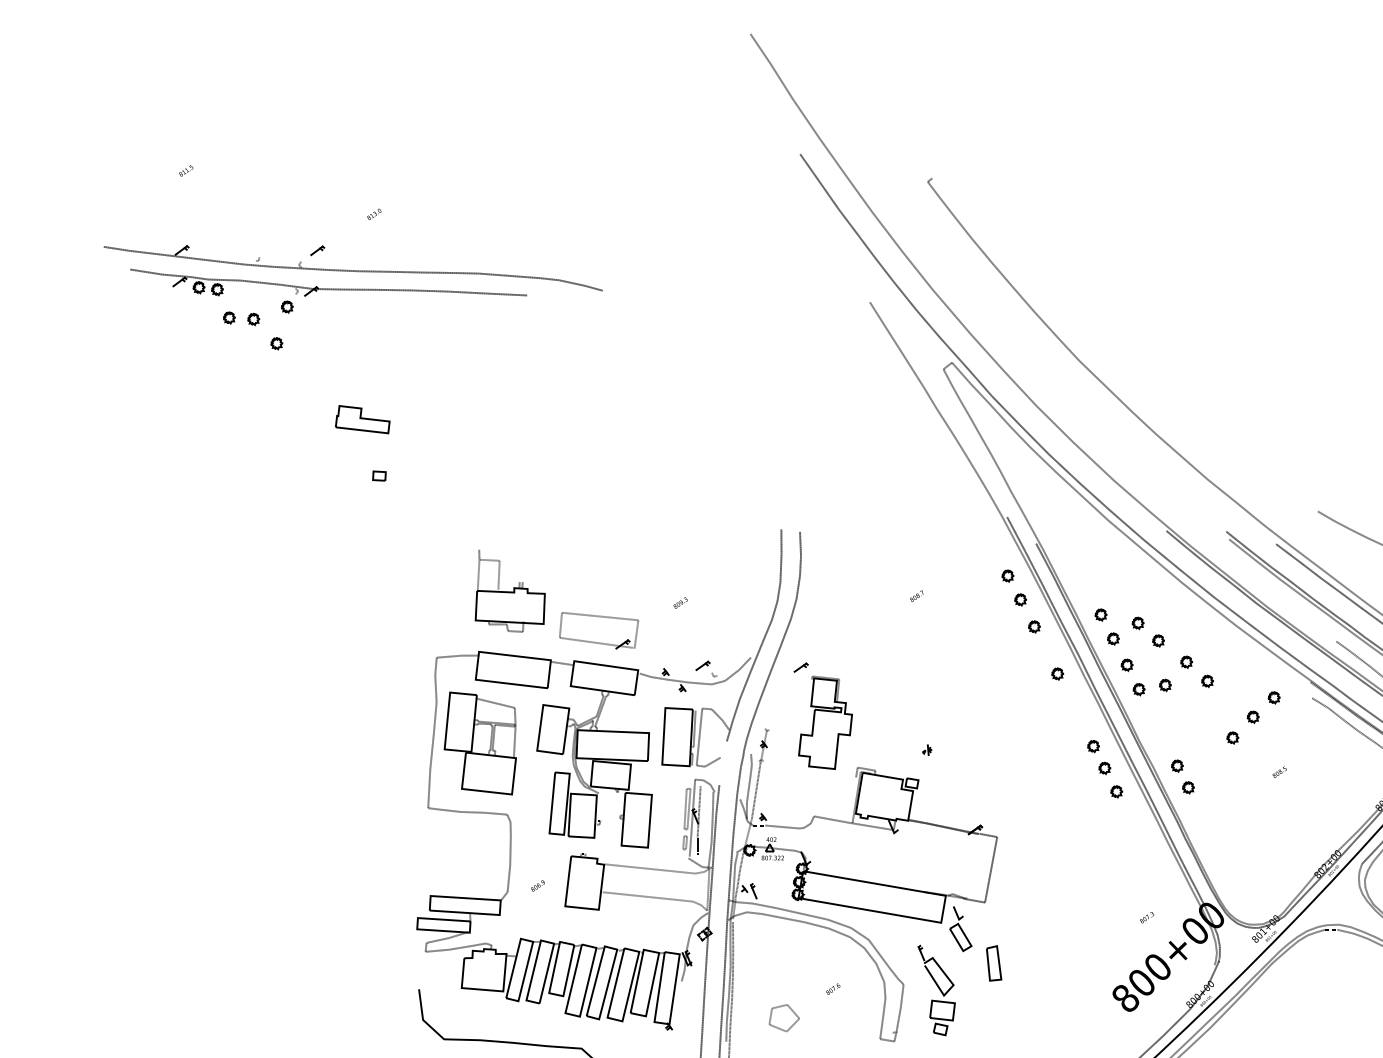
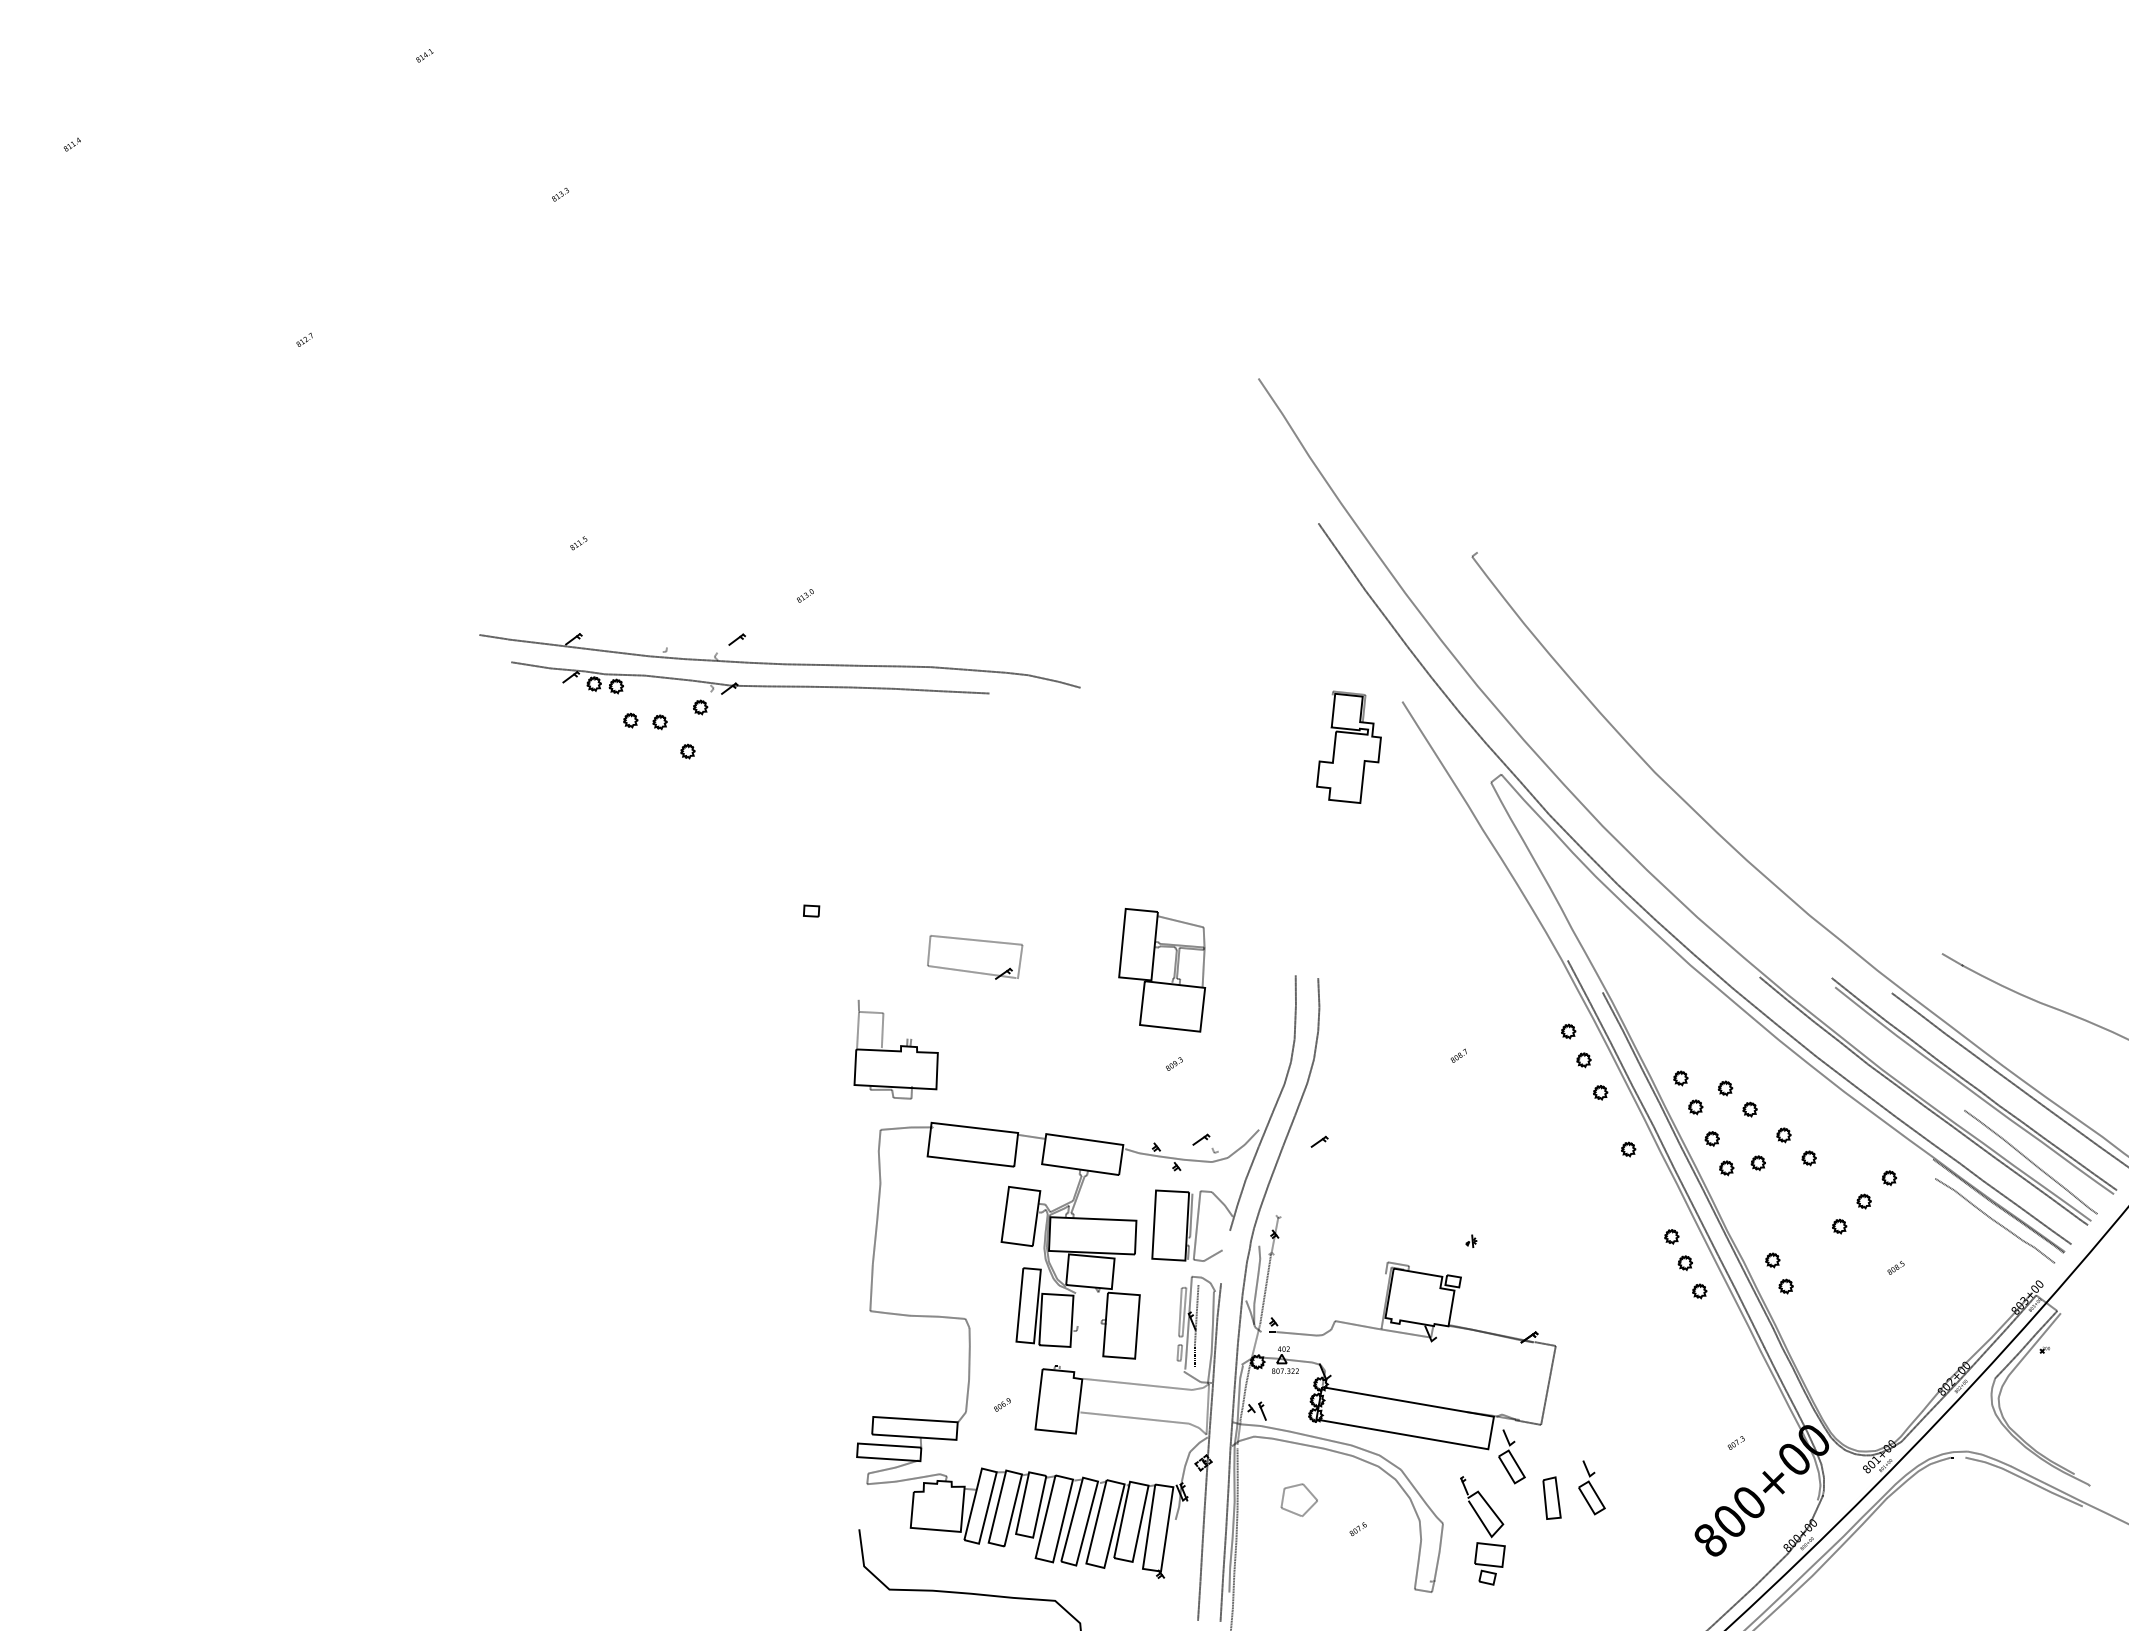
part: (362, 419) -> (791, 842), removed
part: (509, 590) -> (895, 1049), moved
part: (599, 630) -> (975, 957), moved
part: (825, 722) -> (1348, 746), moved
part: (480, 743) -> (1162, 970), moved
part: (1026, 954) -> (1591, 1487), added
curve: (791, 1010) -> (1307, 1490), moved

